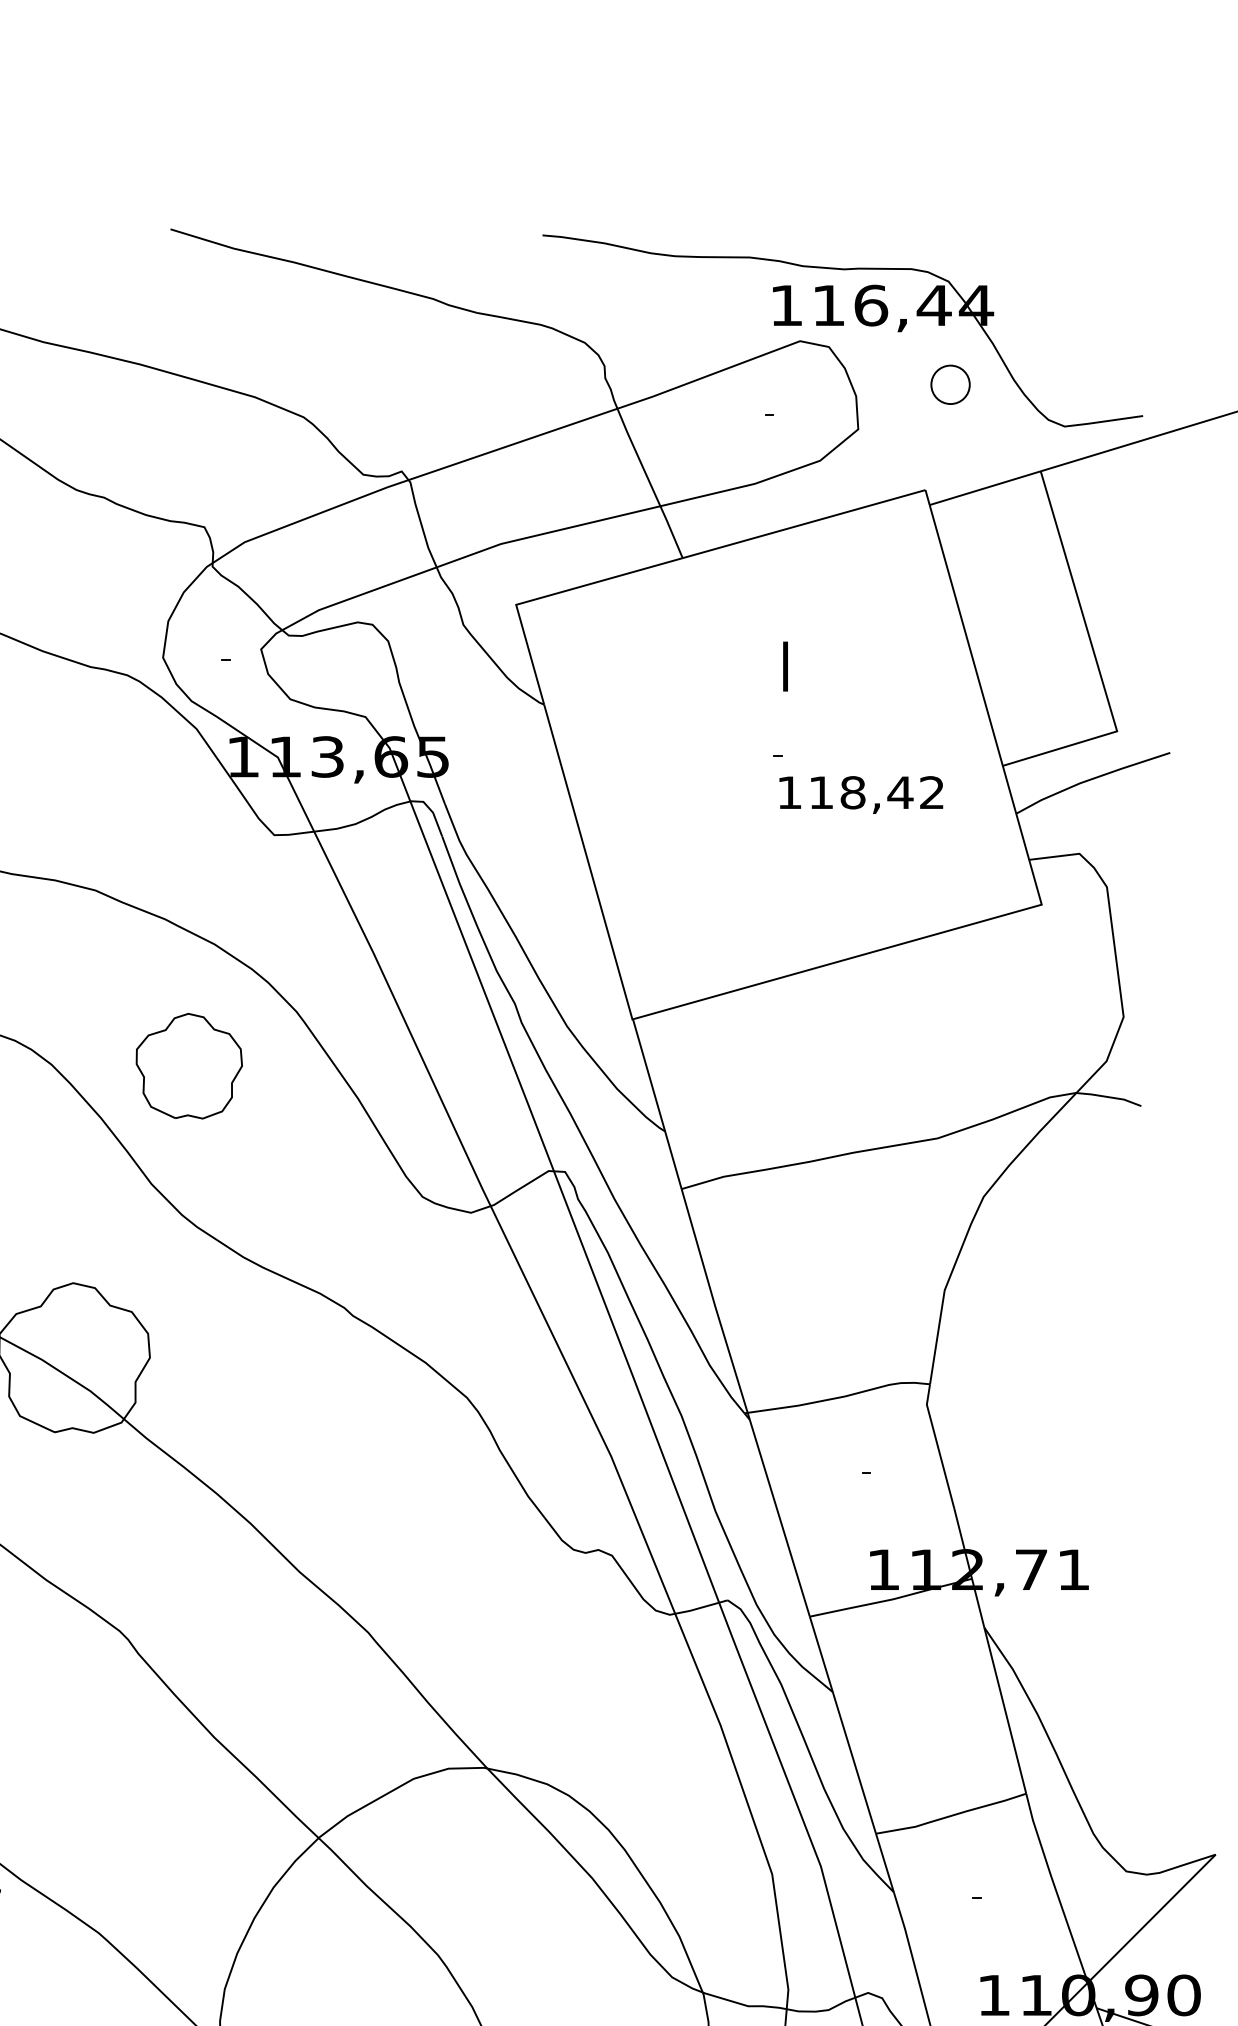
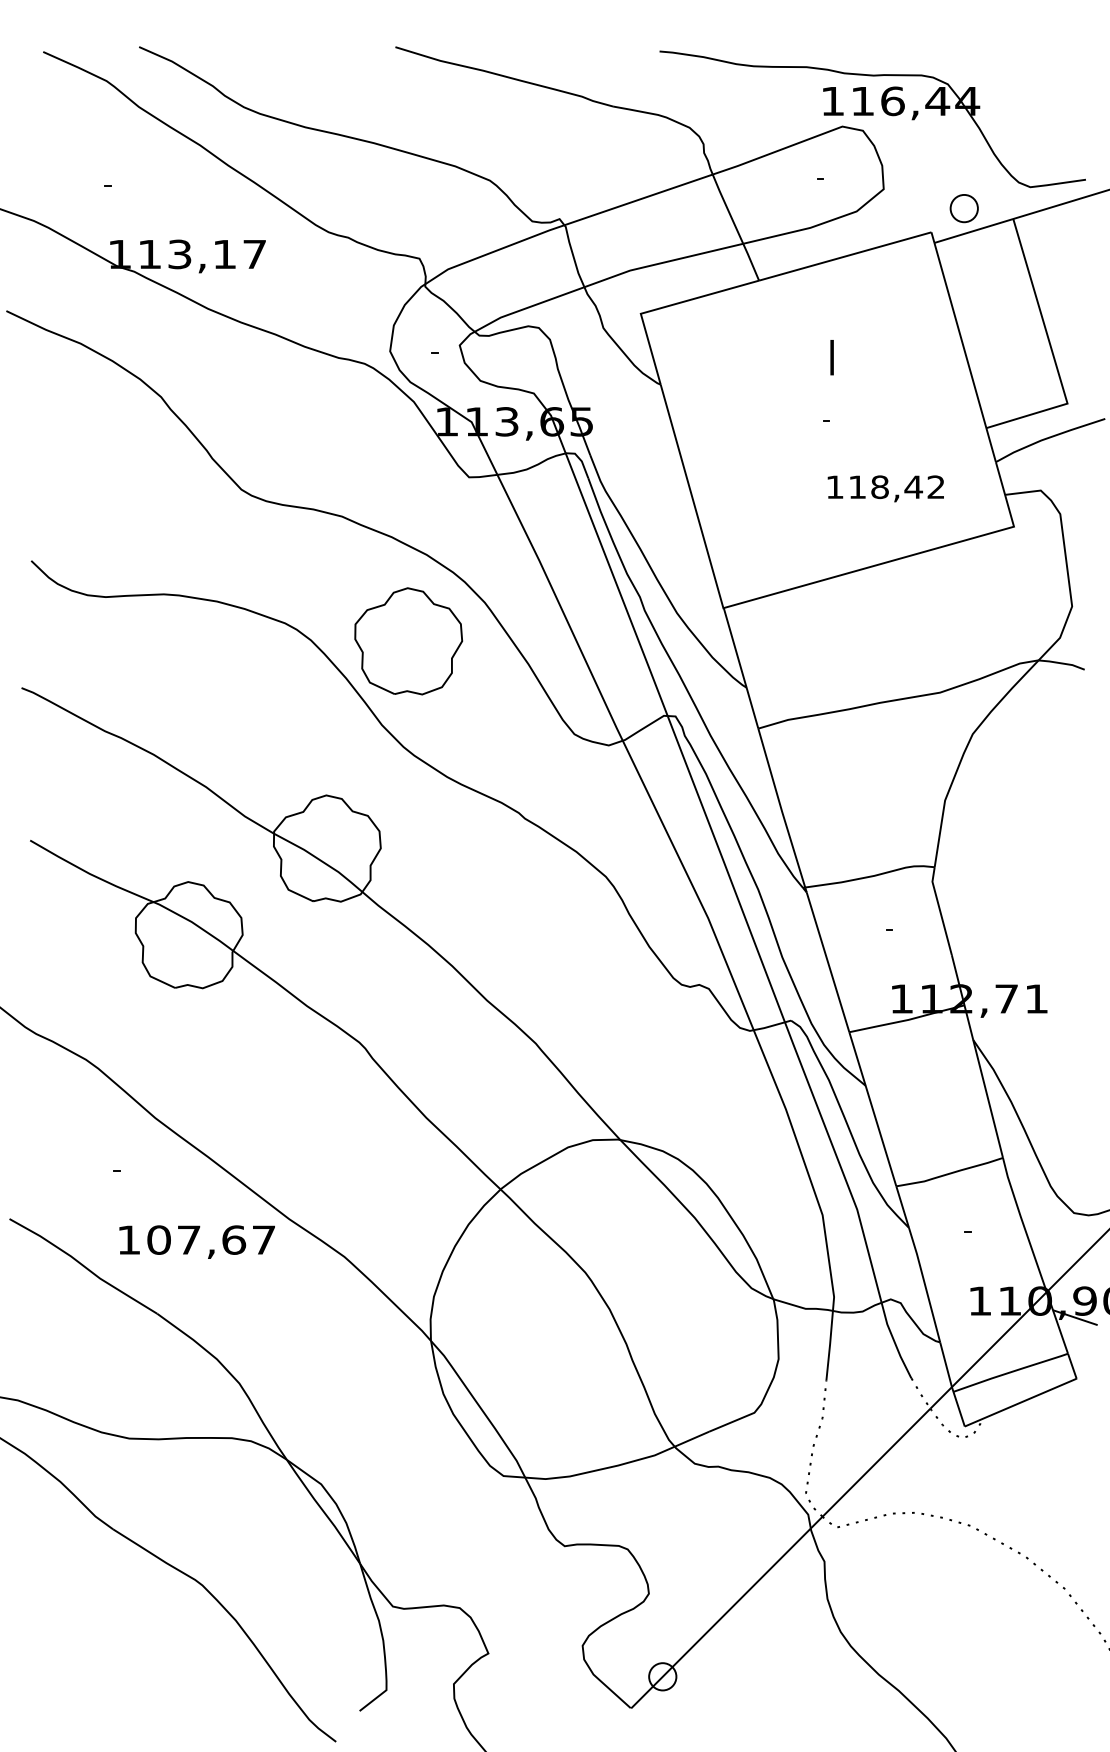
part: (949, 384) -> (963, 208), moved
text: (860, 794) -> (885, 488), moved
part: (188, 1066) -> (408, 641), size x1.43

